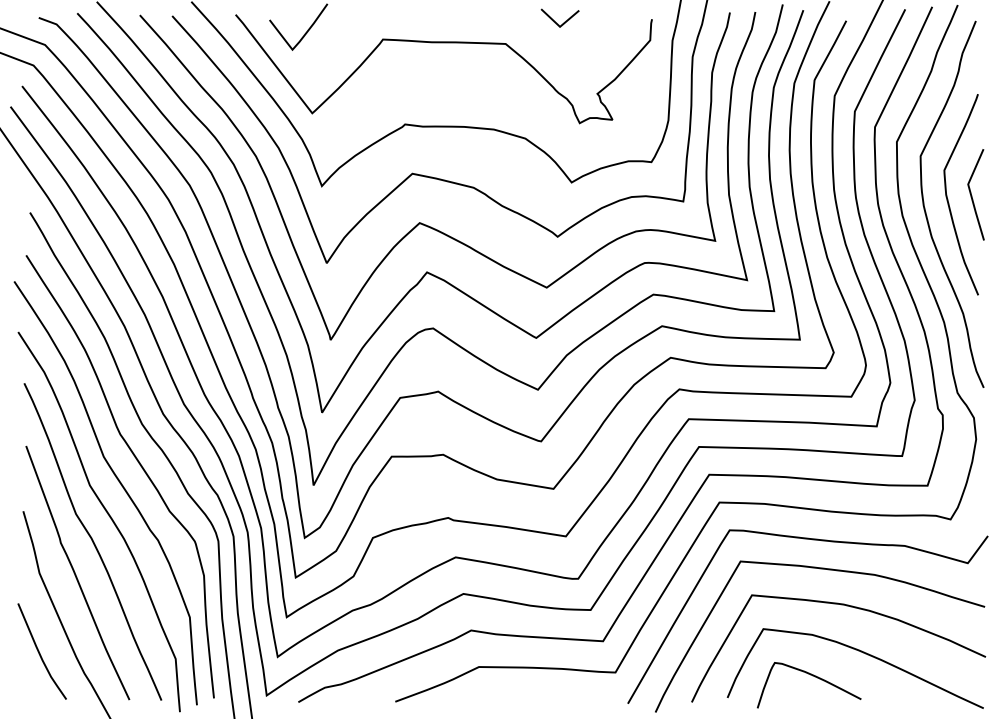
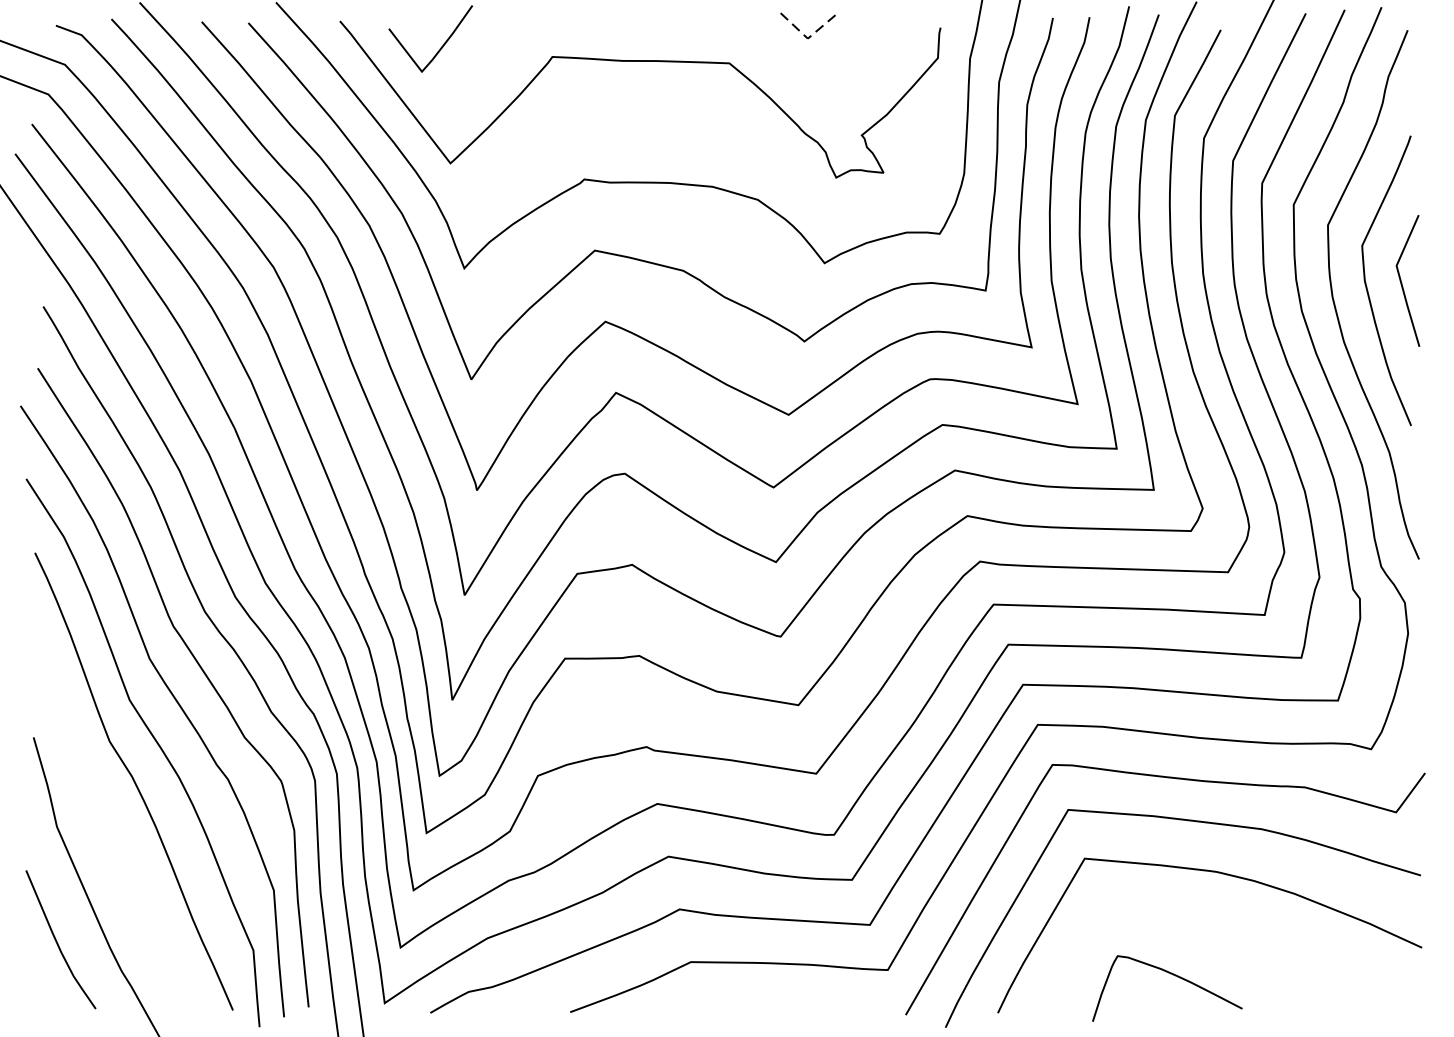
line: (560, 26) -> (808, 38), solid -> dashed
curve: (75, 572) -> (108, 825), removed
curve: (860, 652) -> (1241, 941), removed

